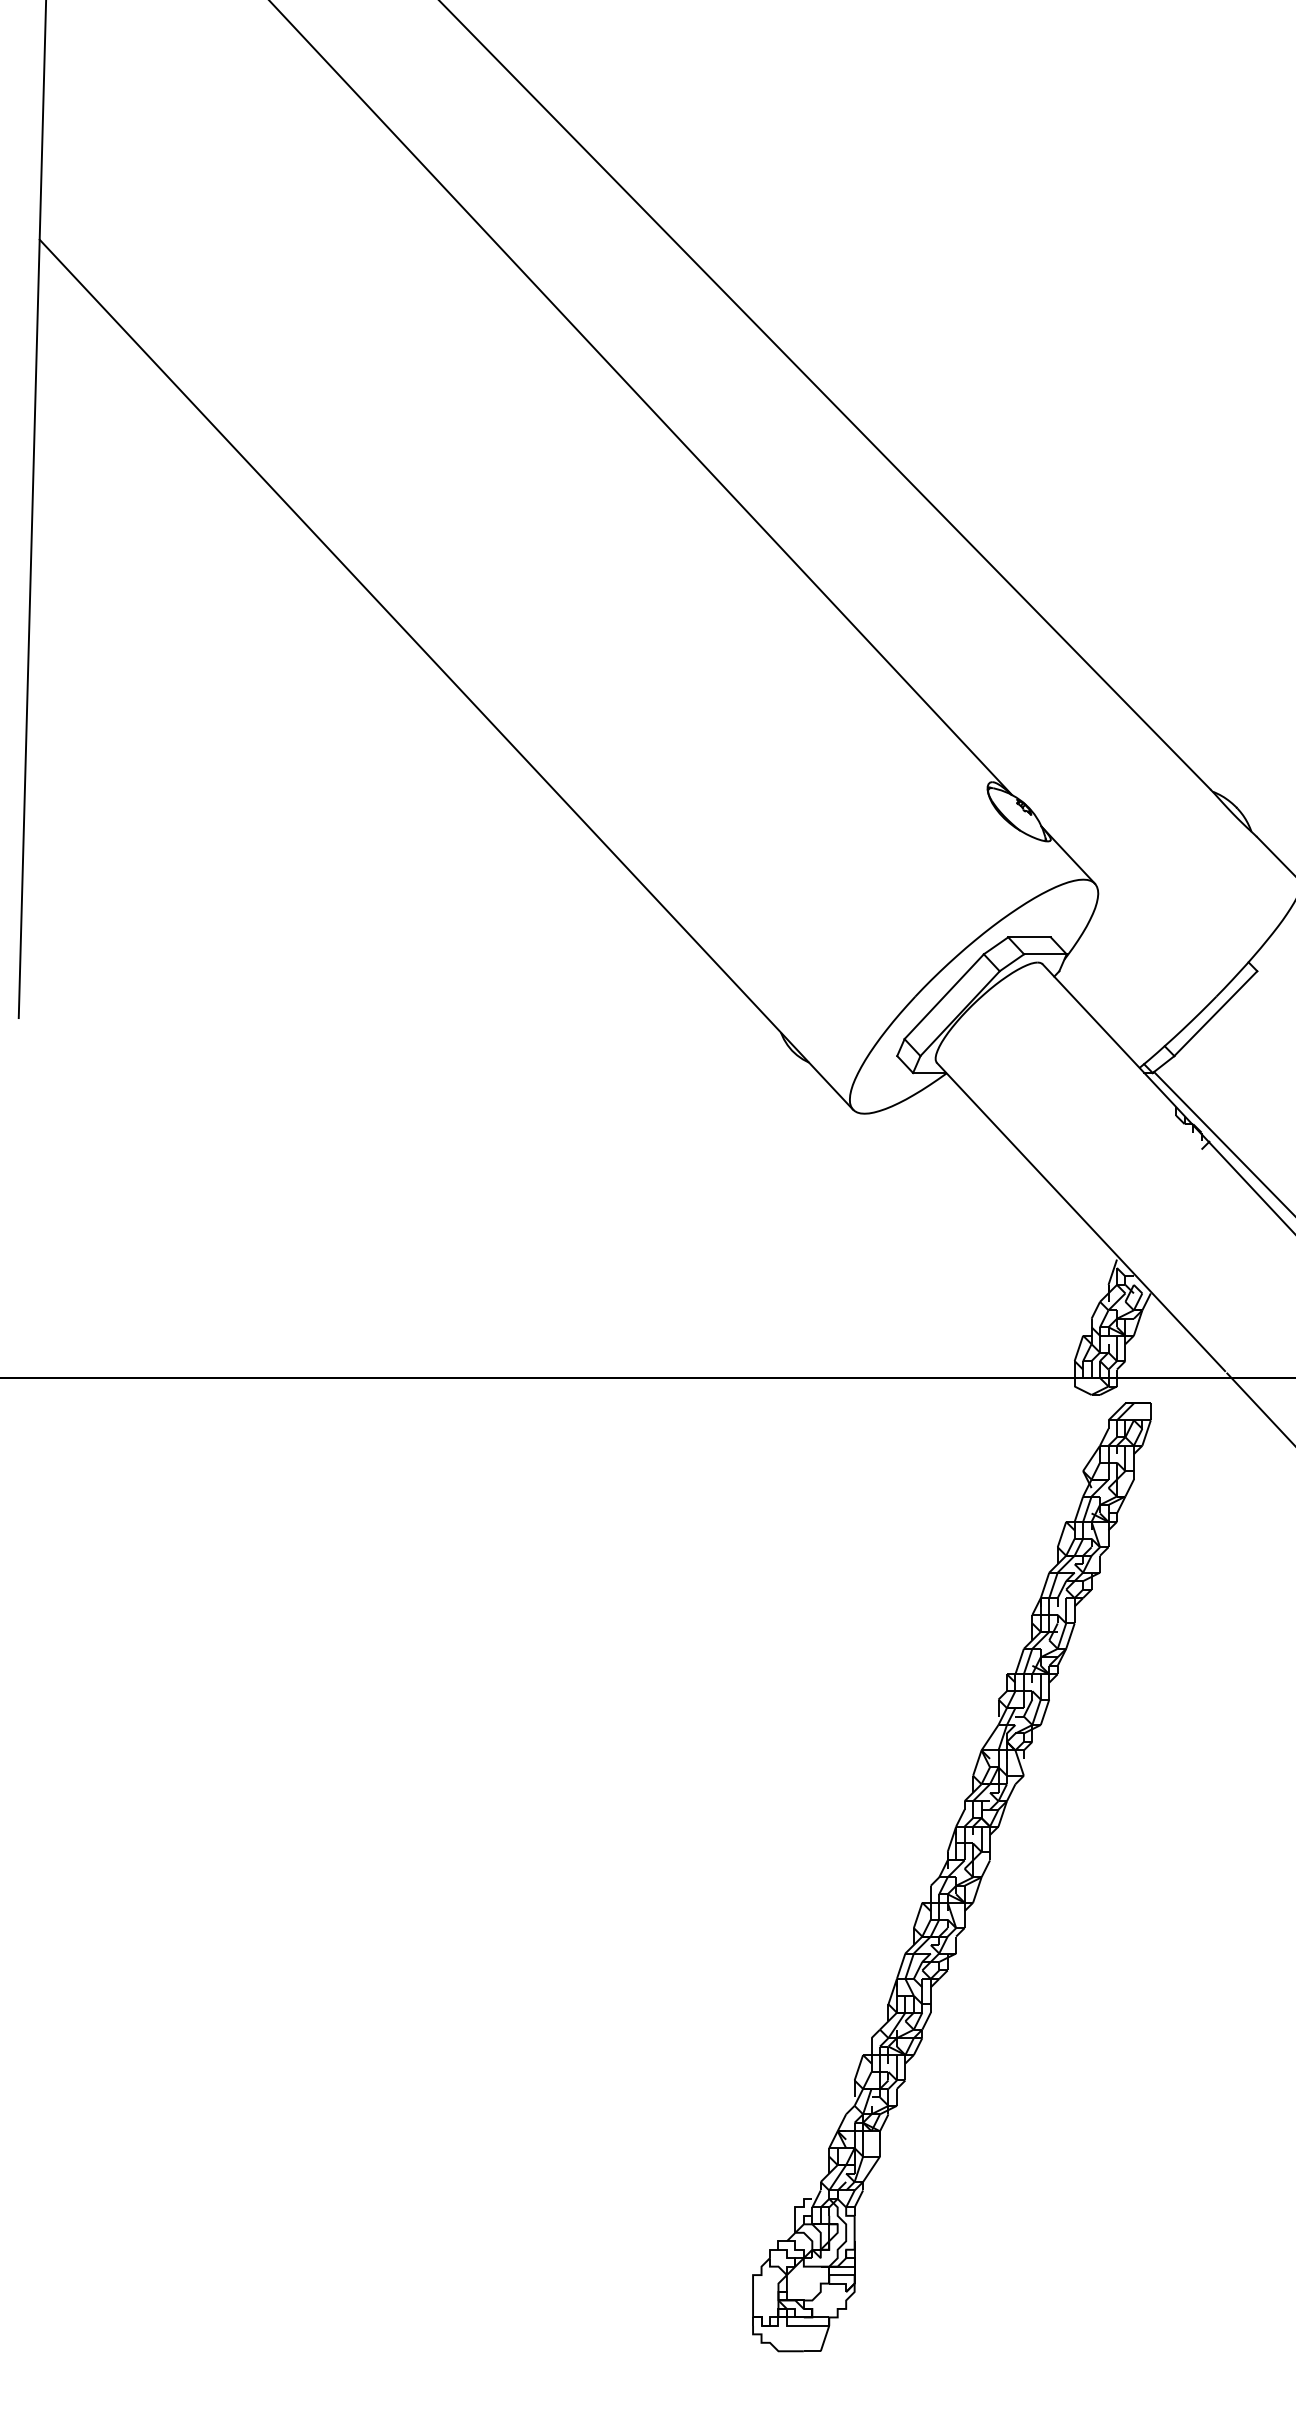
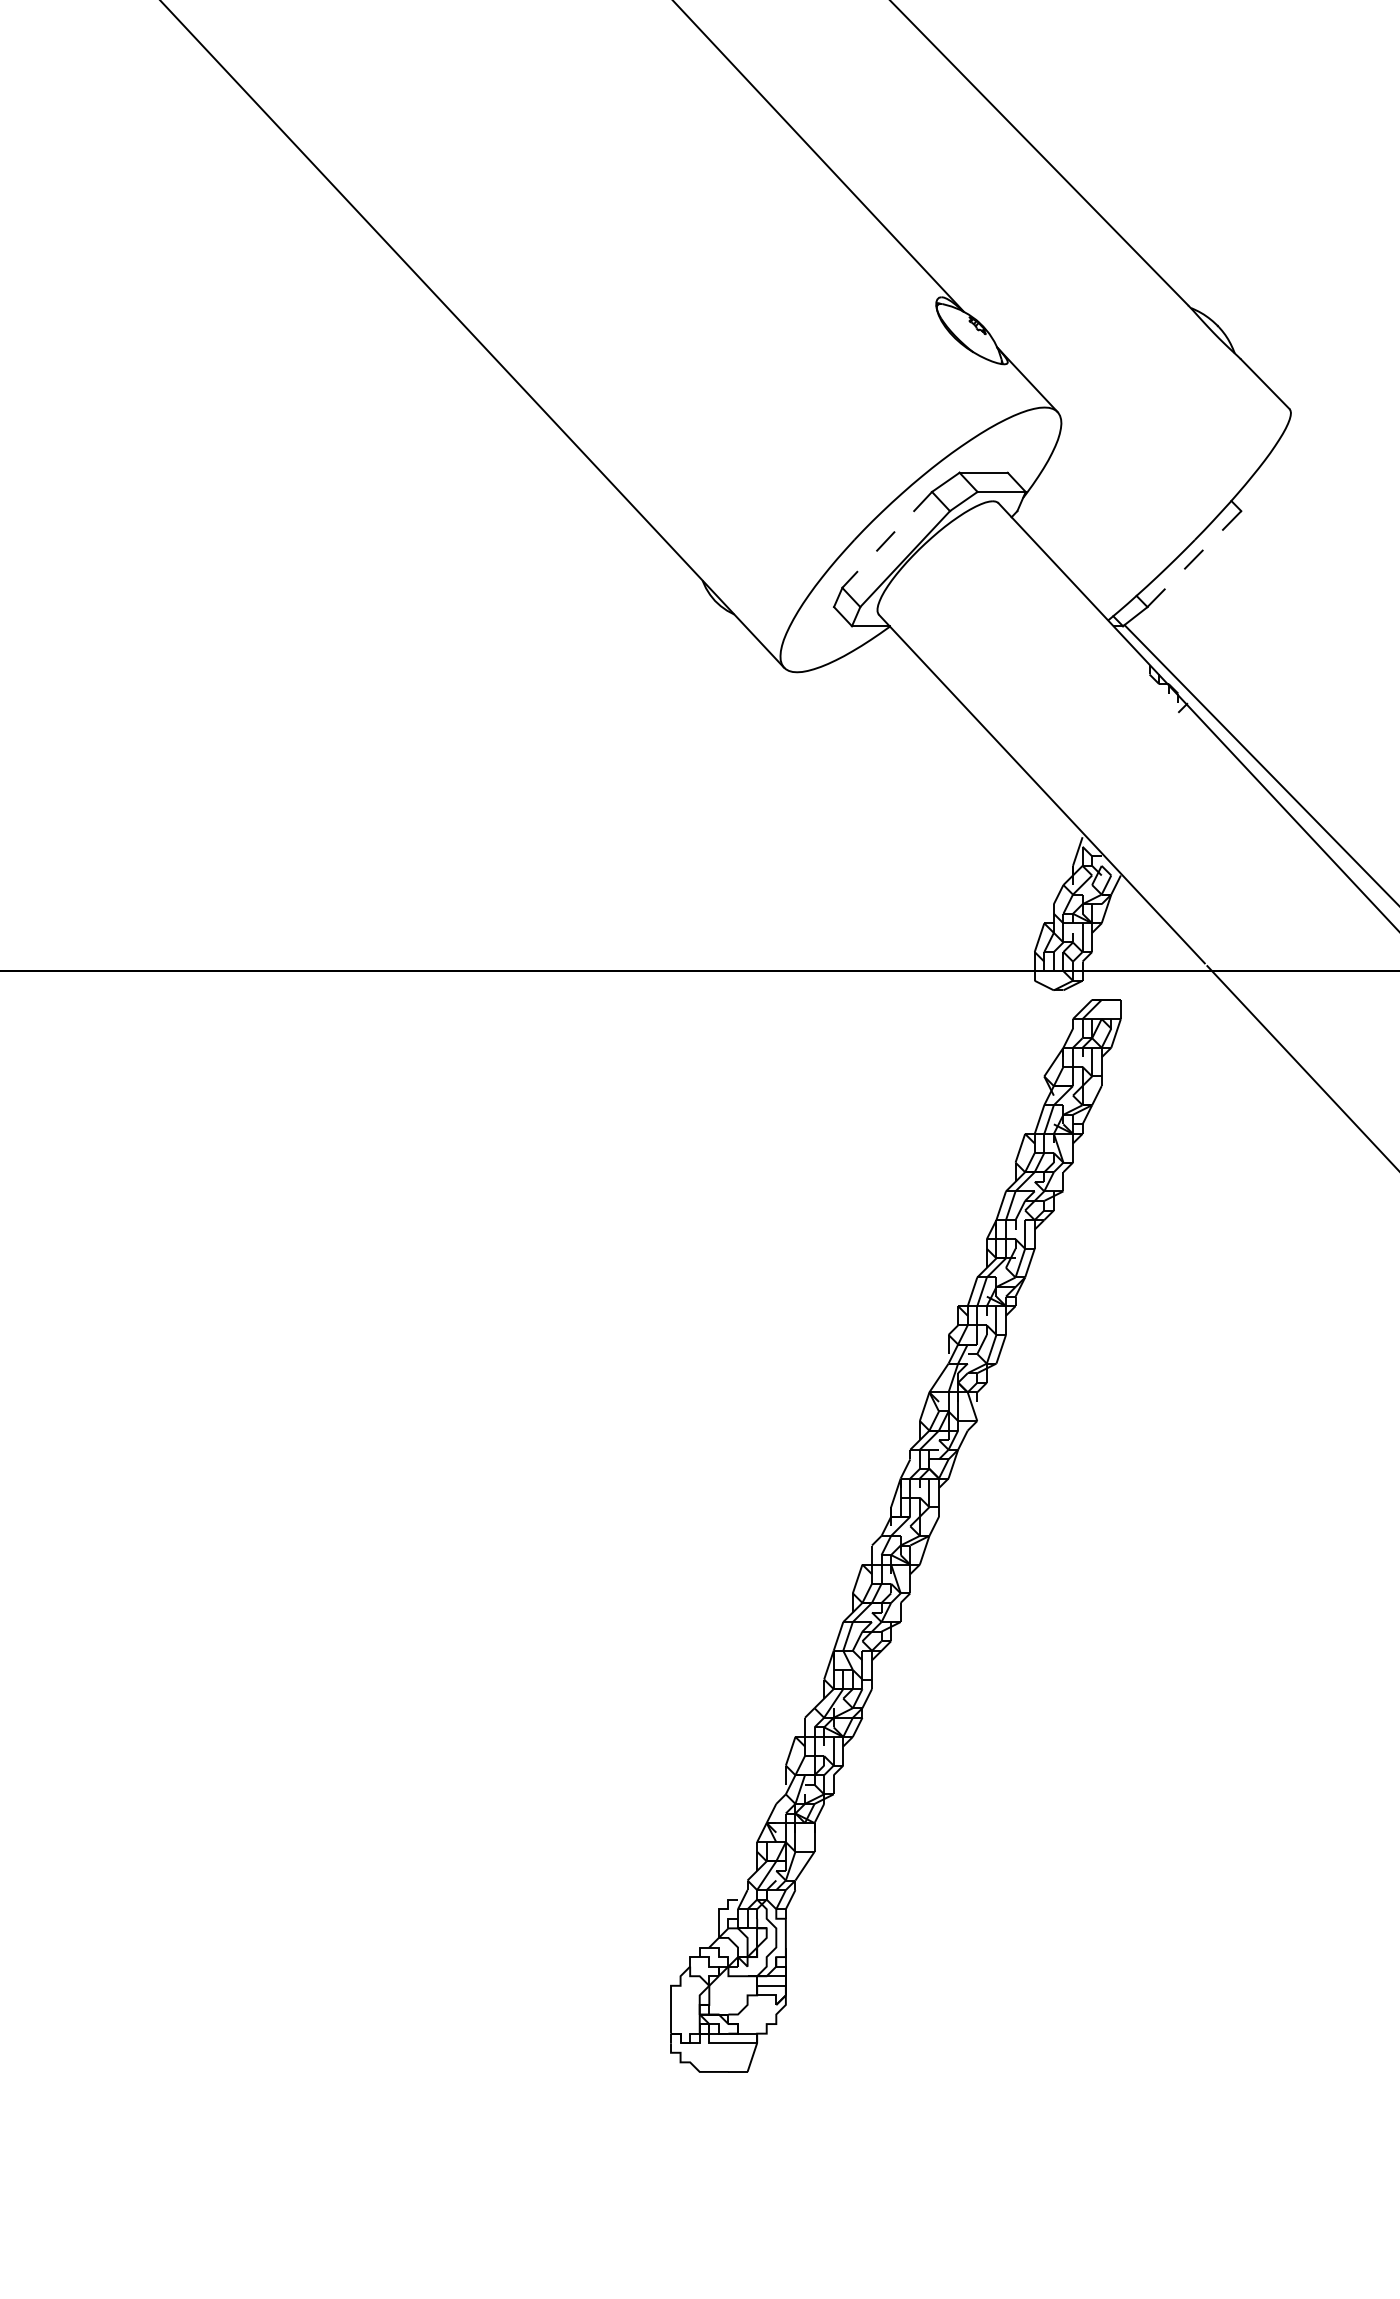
line: (943, 997) -> (886, 540), solid -> dashed
line: (1215, 1014) -> (1194, 560), solid -> dashed

